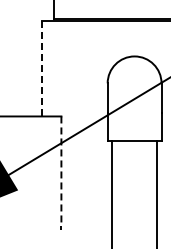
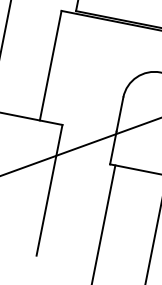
line: (41, 68) -> (50, 65), dashed -> solid
line: (61, 173) -> (49, 190), dashed -> solid

